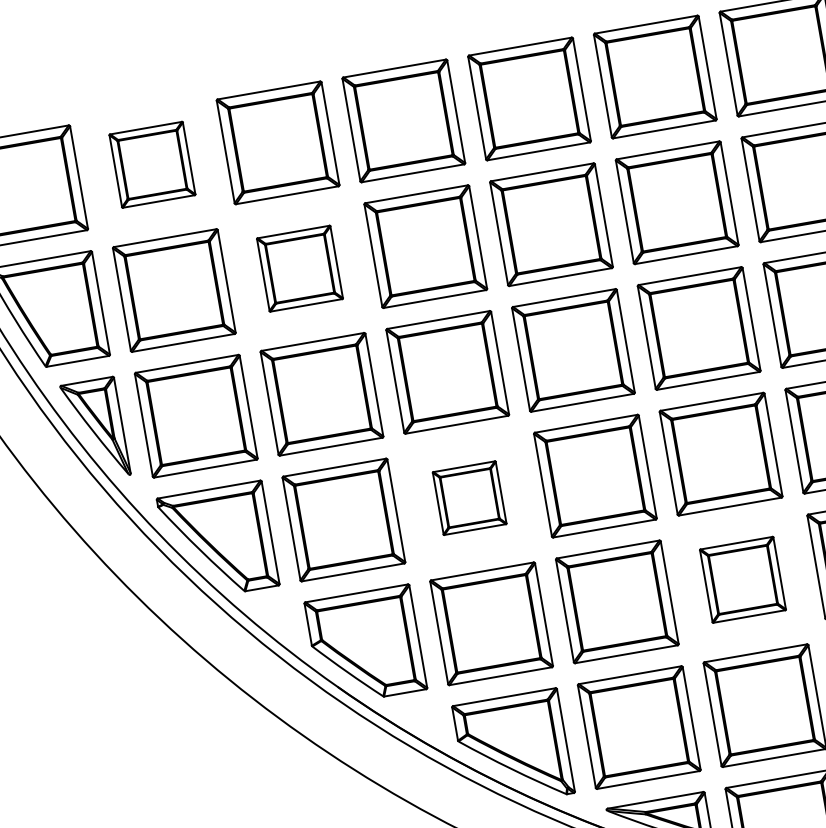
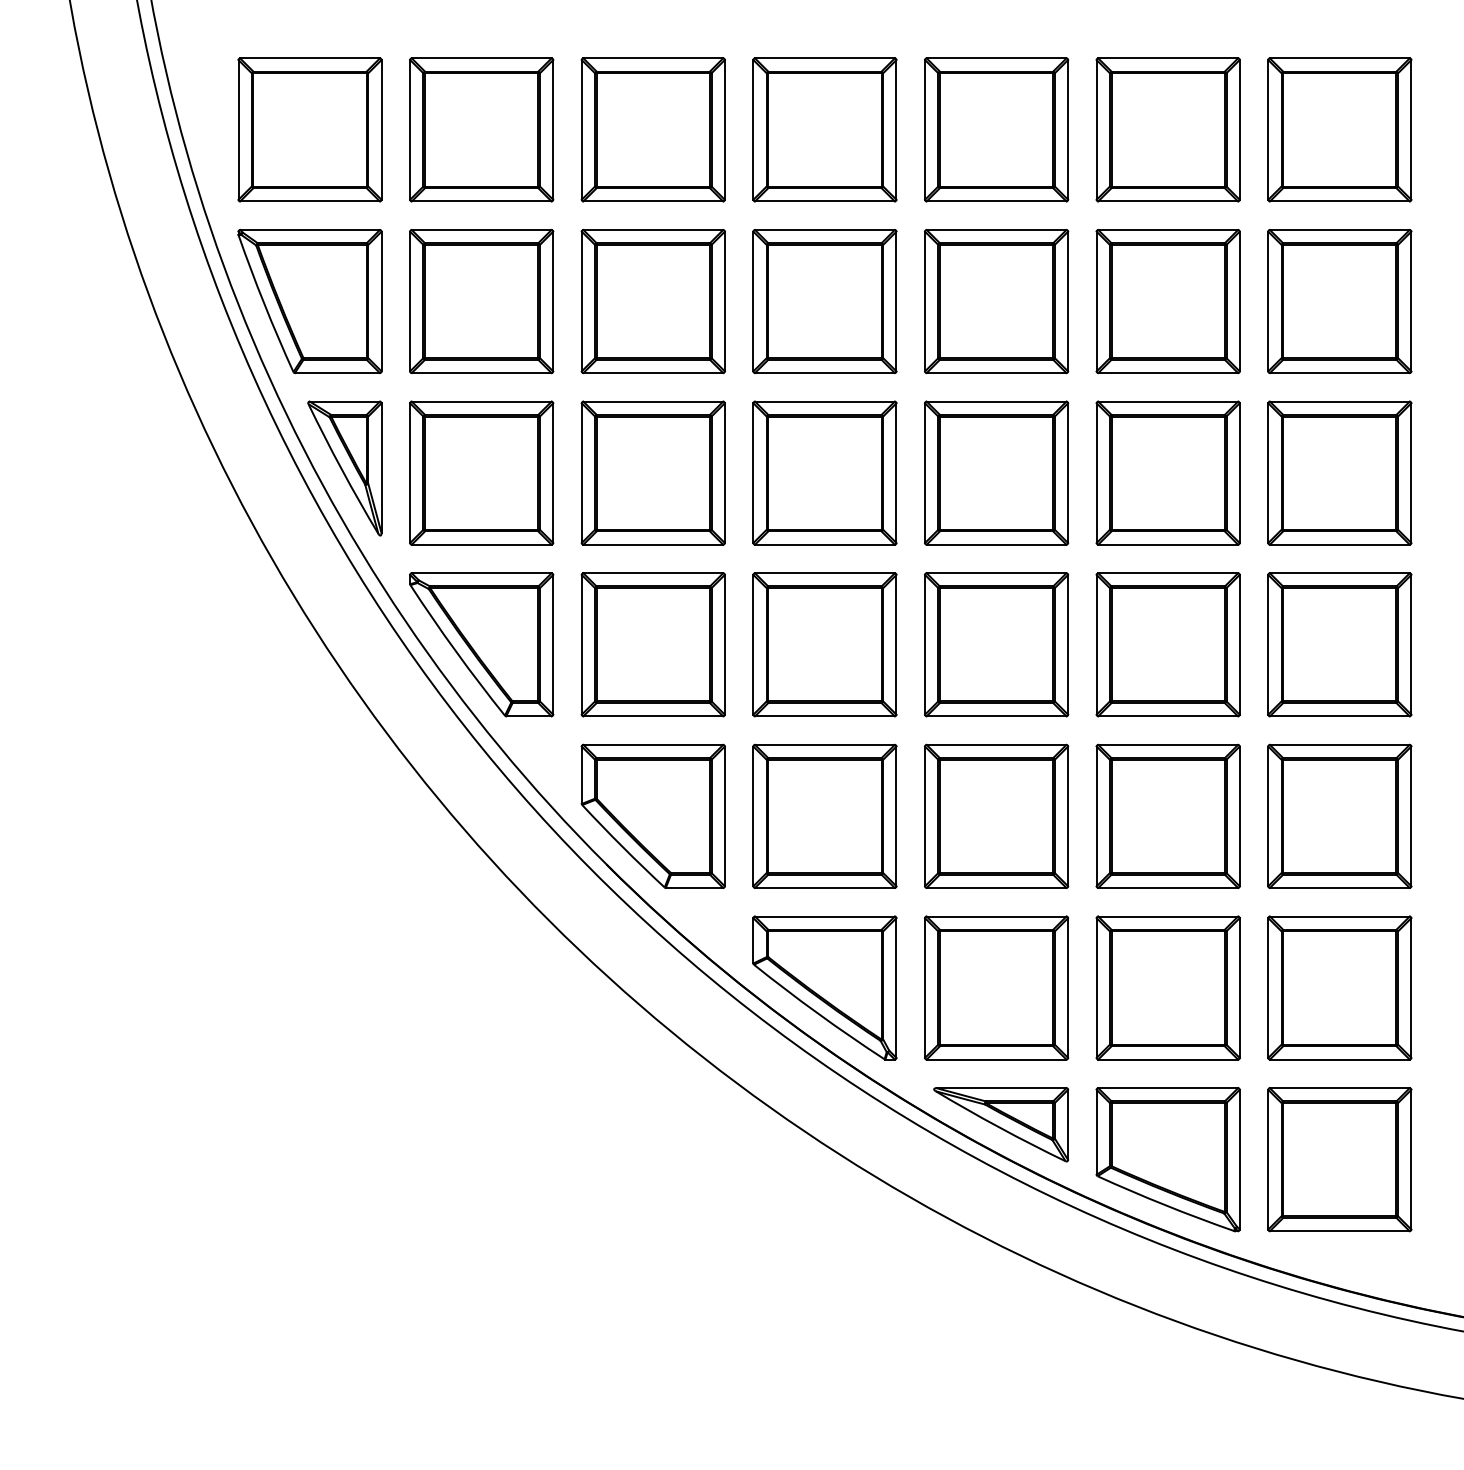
part: (152, 164) -> (481, 129), size x1.43
part: (299, 268) -> (652, 301), size x1.43
part: (469, 497) -> (824, 644), size x1.67
part: (742, 579) -> (1167, 815), size x1.43

